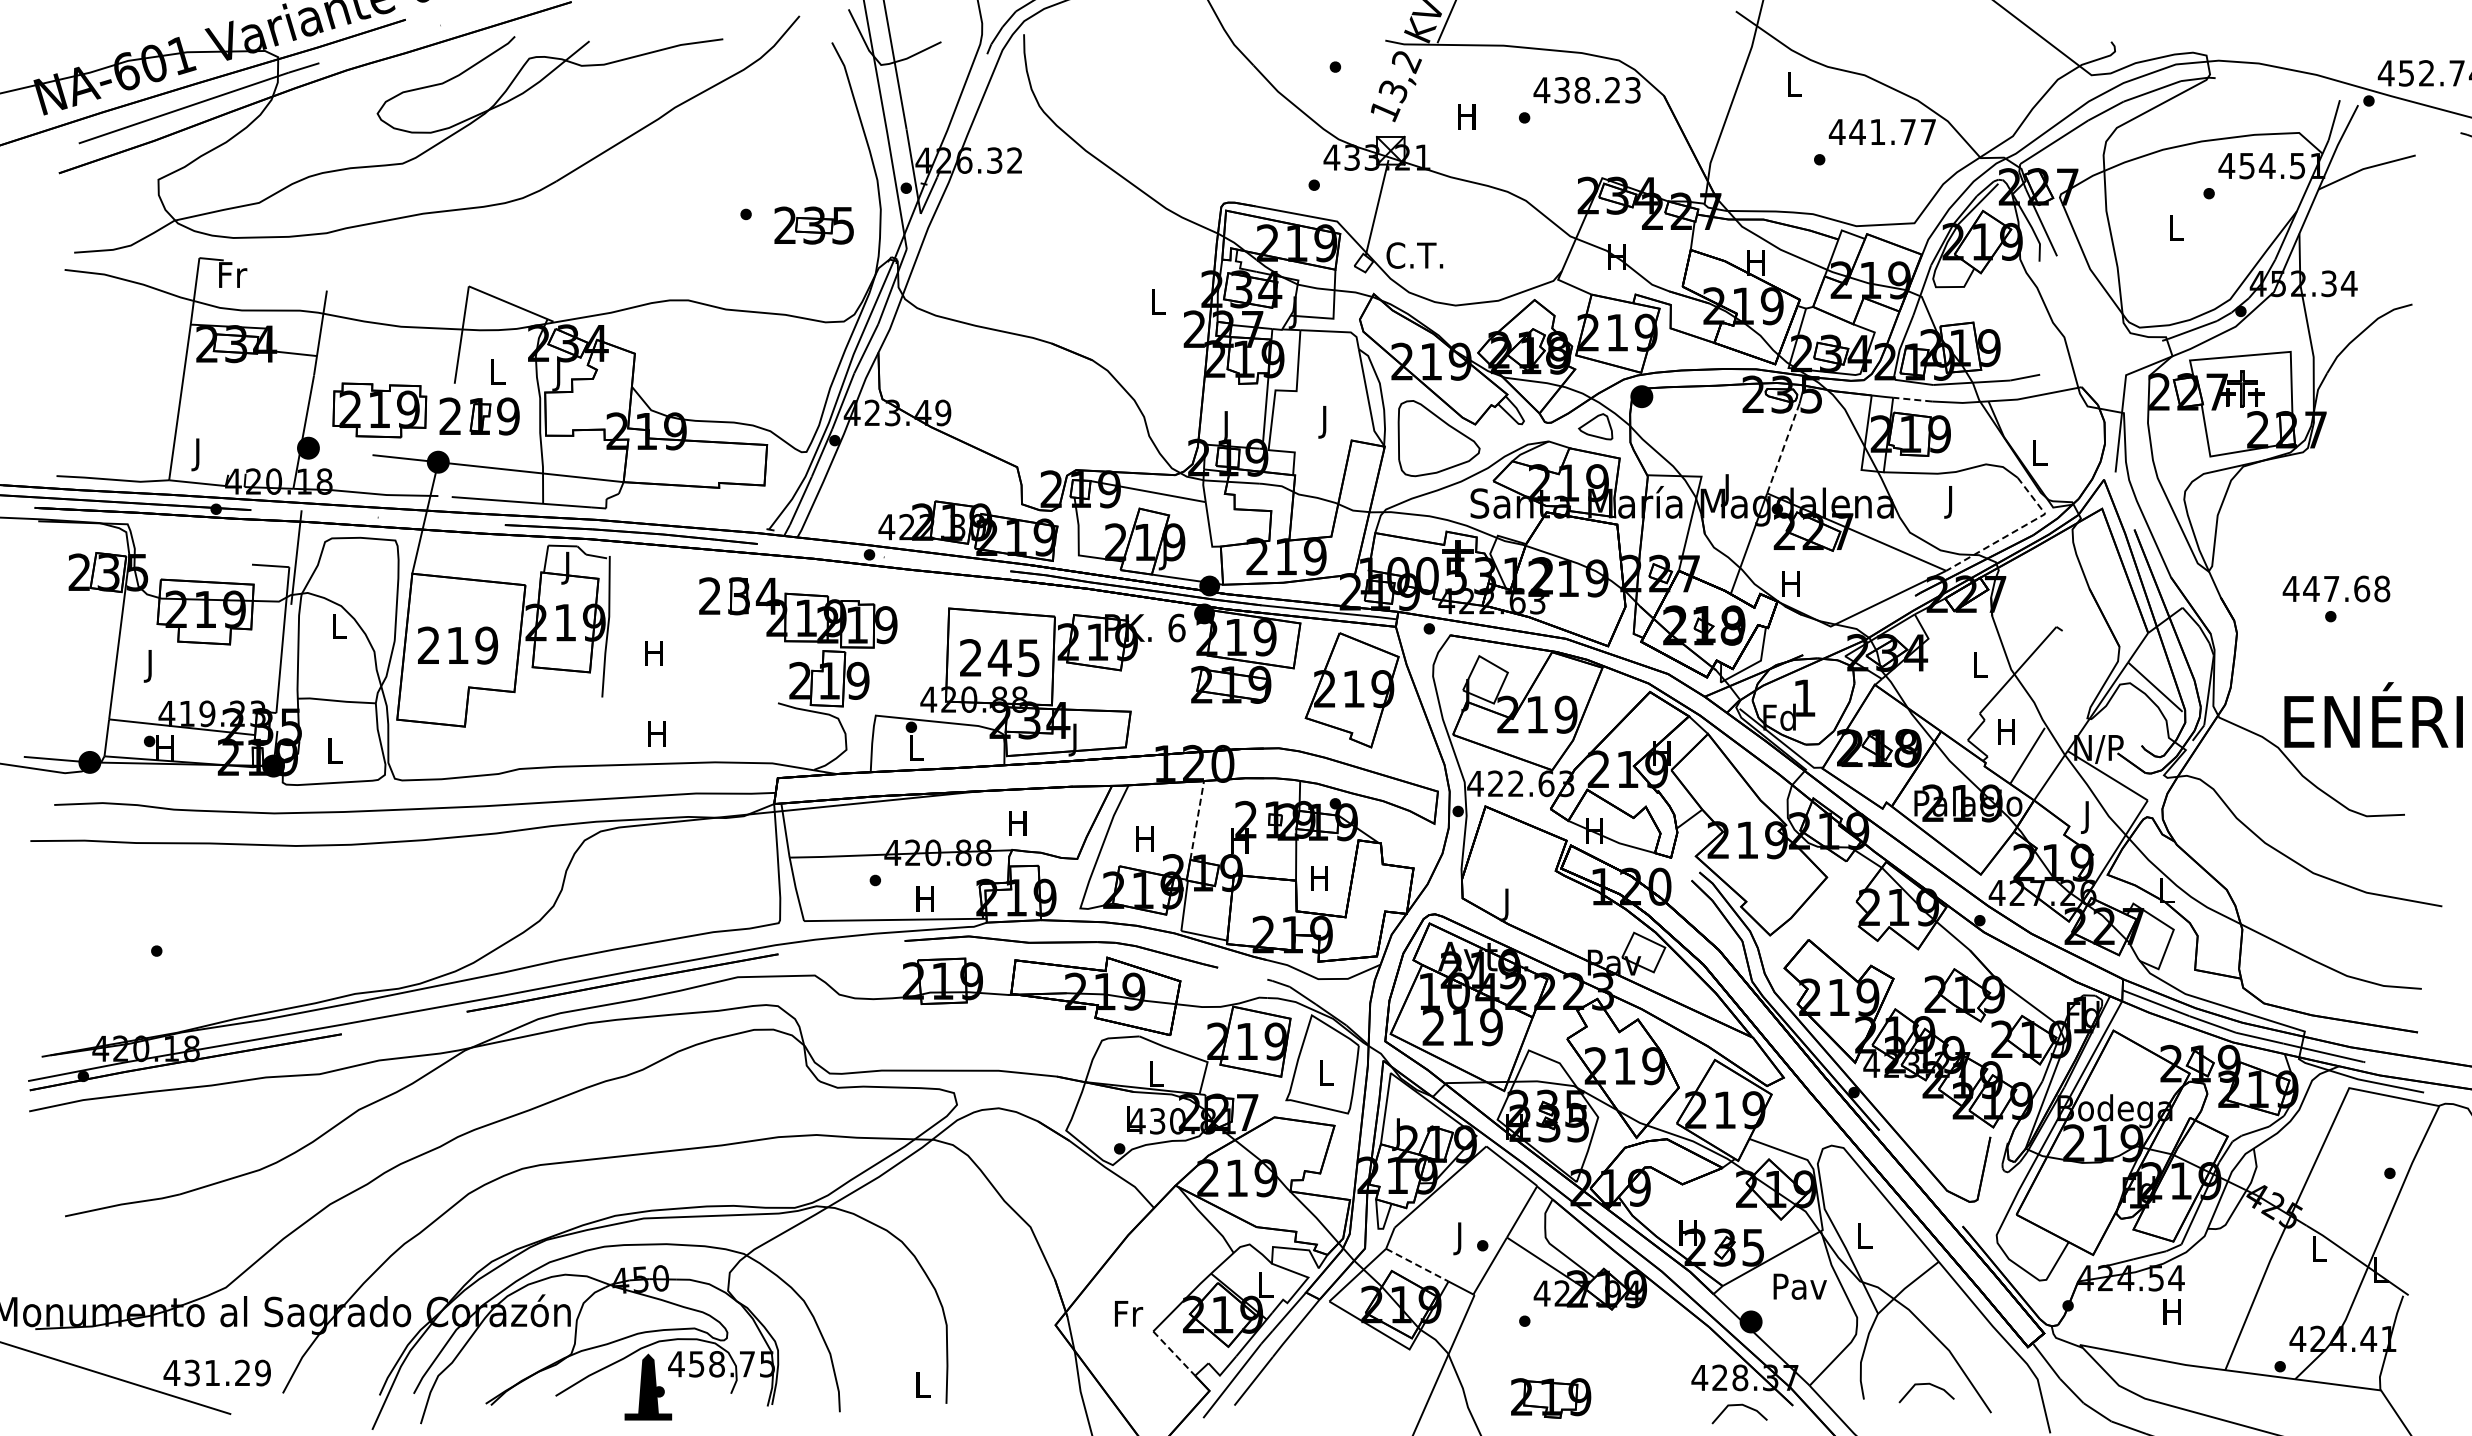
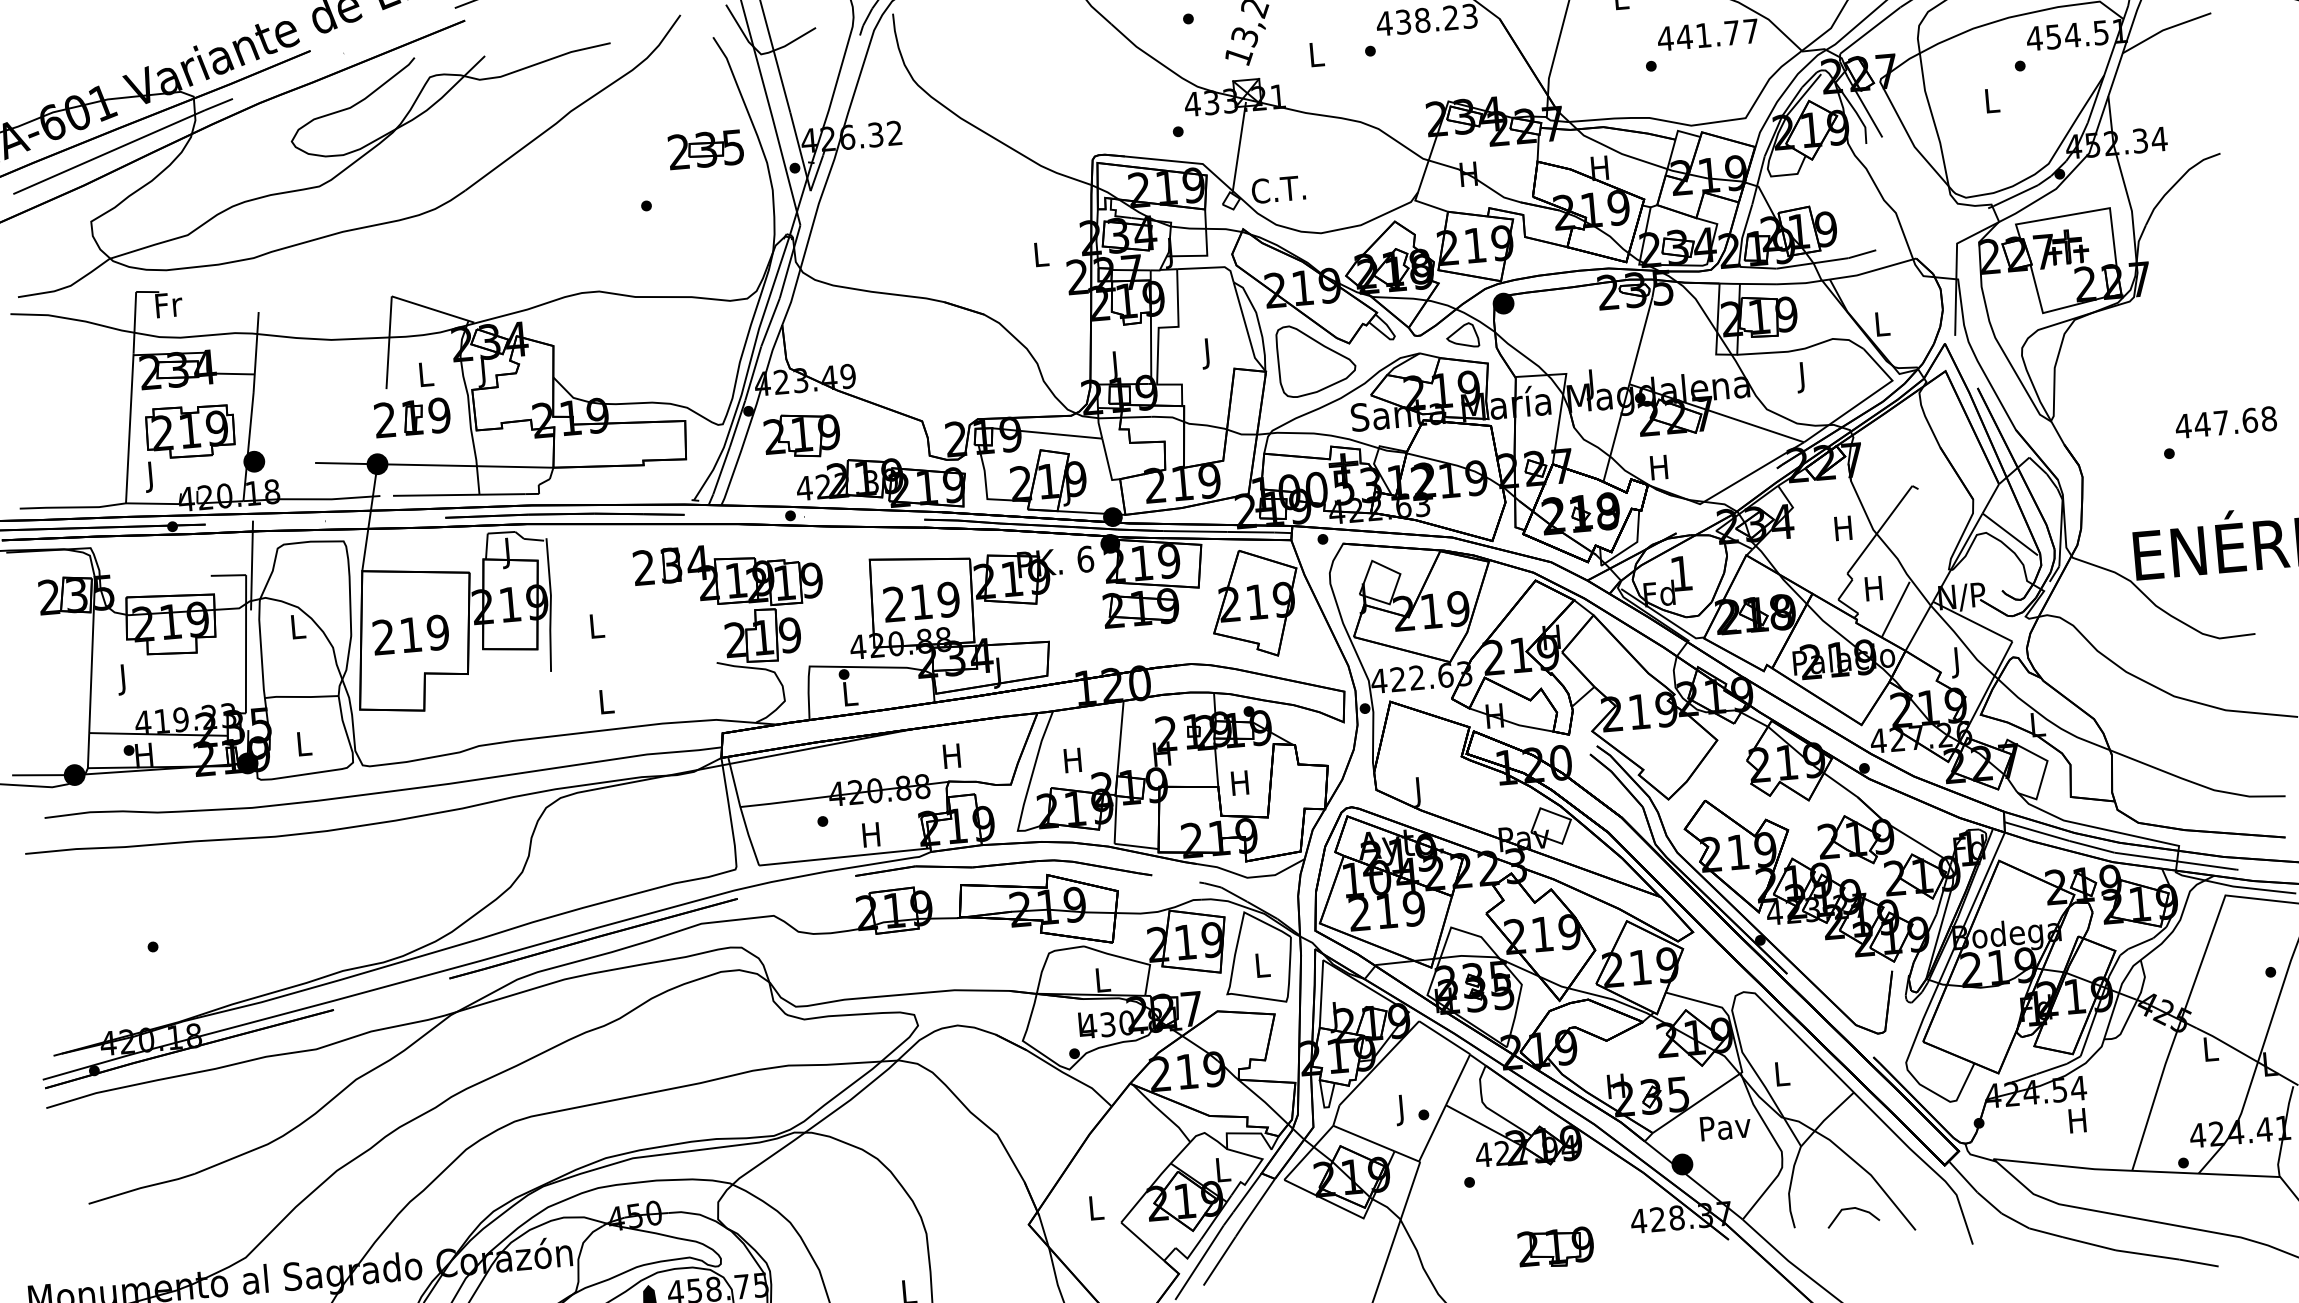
text: (1466, 116) -> (1315, 54), H -> L
part: (813, 225) -> (705, 149), moved
line: (1912, 399) -> (1758, 284), dashed -> solid
part: (379, 410) -> (190, 431), moved
line: (1783, 448) -> (1641, 340), dashed -> solid
part: (889, 471) -> (802, 435), added
line: (2016, 530) -> (1866, 398), dashed -> solid
text: (2336, 588) -> (2226, 422), moved
text: (653, 653) -> (595, 626), H -> L
text: (1013, 657) -> (934, 600), 245 -> 219
text: (1979, 664) -> (1843, 527), L -> H
text: (656, 733) -> (604, 701), H -> L
line: (1197, 819) -> (1120, 737), dashed -> solid
line: (1417, 1265) -> (1364, 1138), dashed -> solid
text: (1129, 1313) -> (1097, 1207), Fr -> L
line: (1174, 1353) -> (1142, 1241), dashed -> solid
part: (1551, 1398) -> (1556, 1248), moved
line: (1739, 1405) -> (1678, 1243), removed

